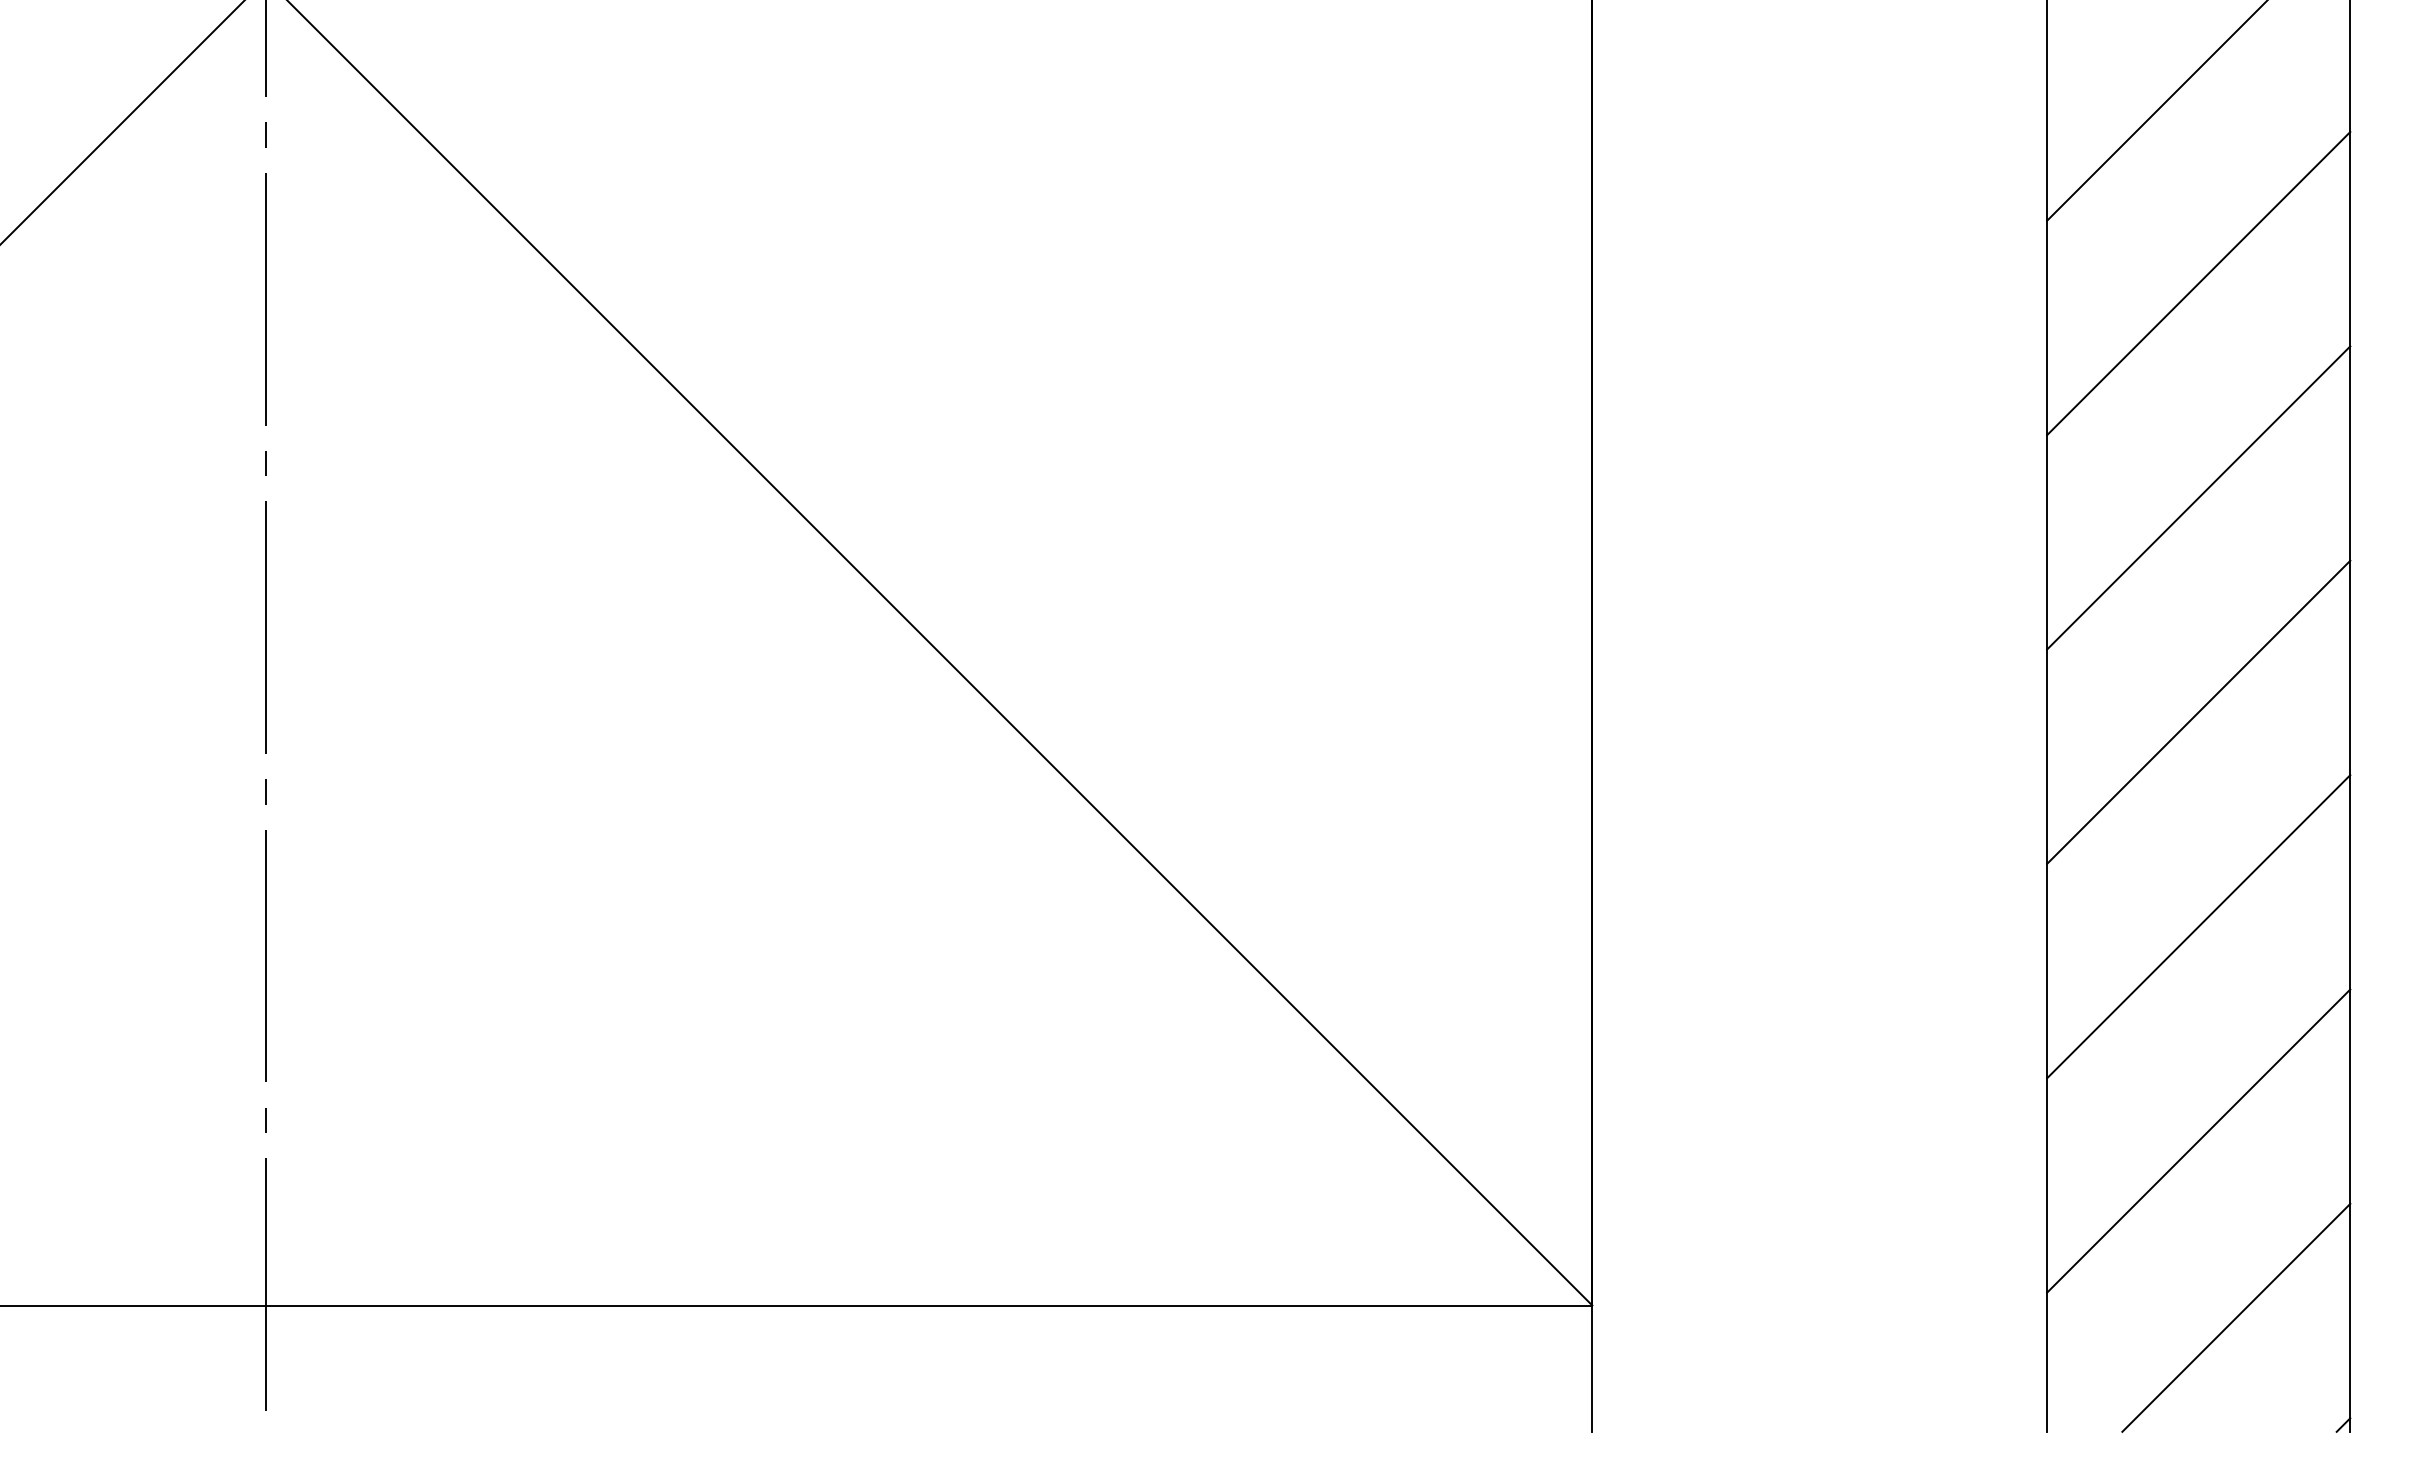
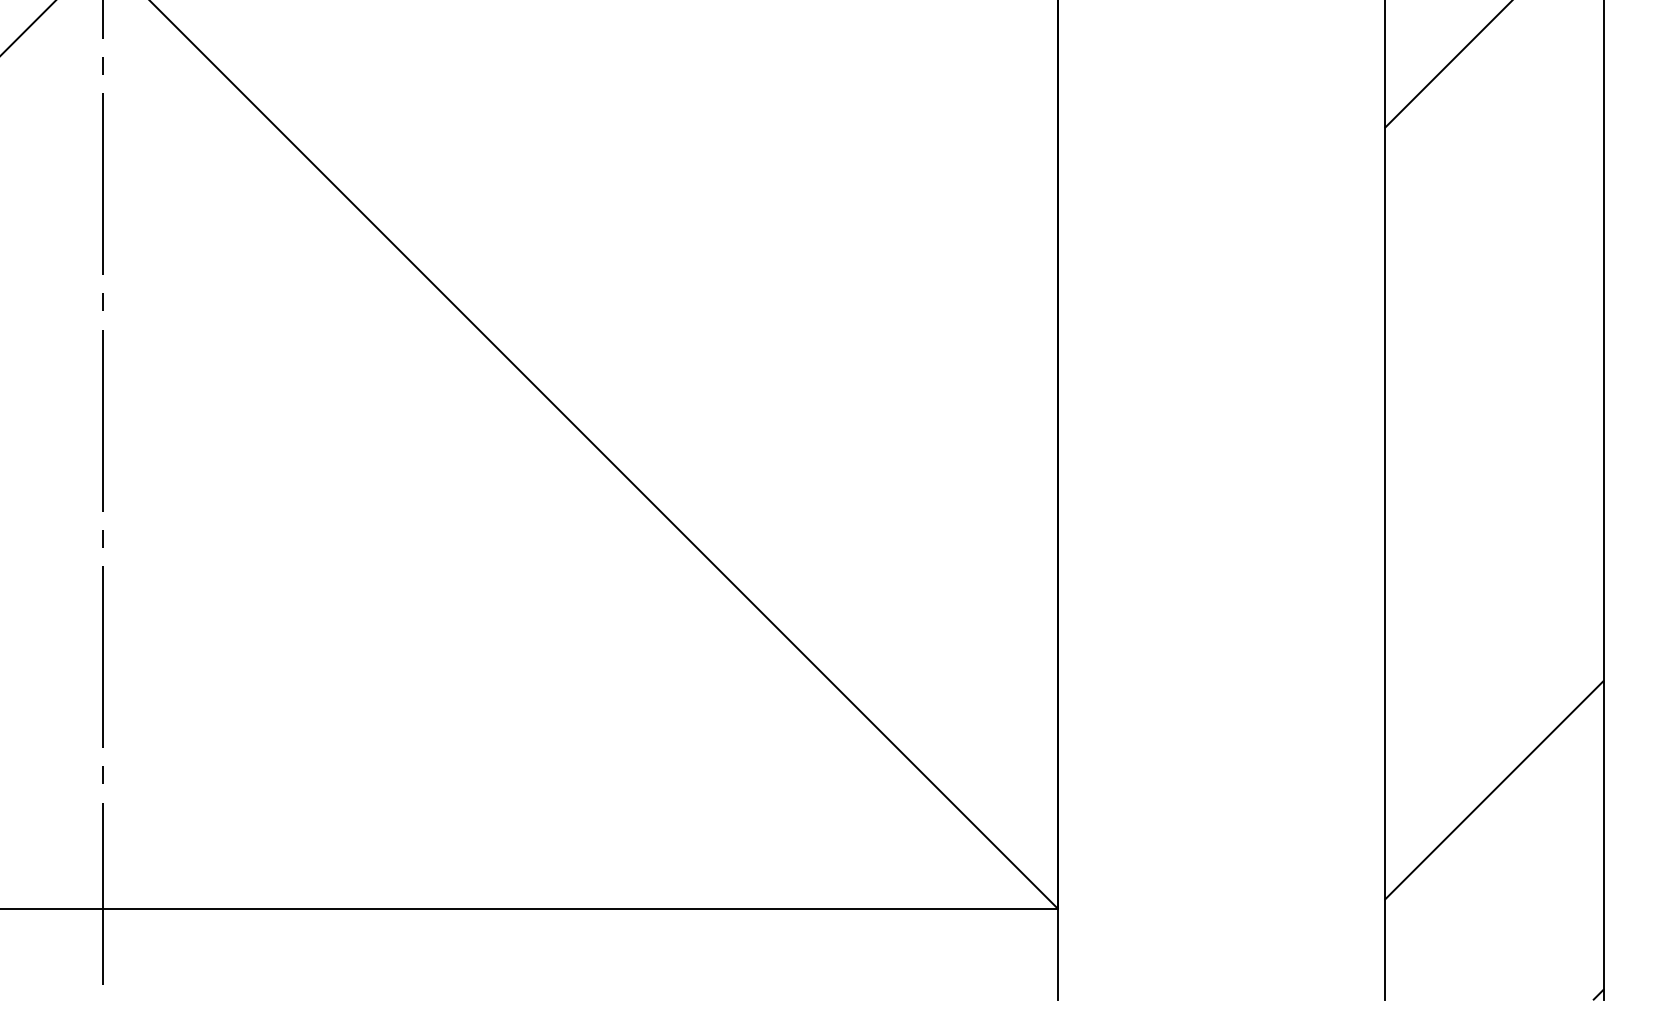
line: (2198, 283) -> (1494, 172), removed
line: (2198, 497) -> (1494, 326), removed
line: (2198, 711) -> (1494, 480), removed
line: (2198, 926) -> (1494, 635), removed
line: (2236, 1317) -> (1521, 917), removed

